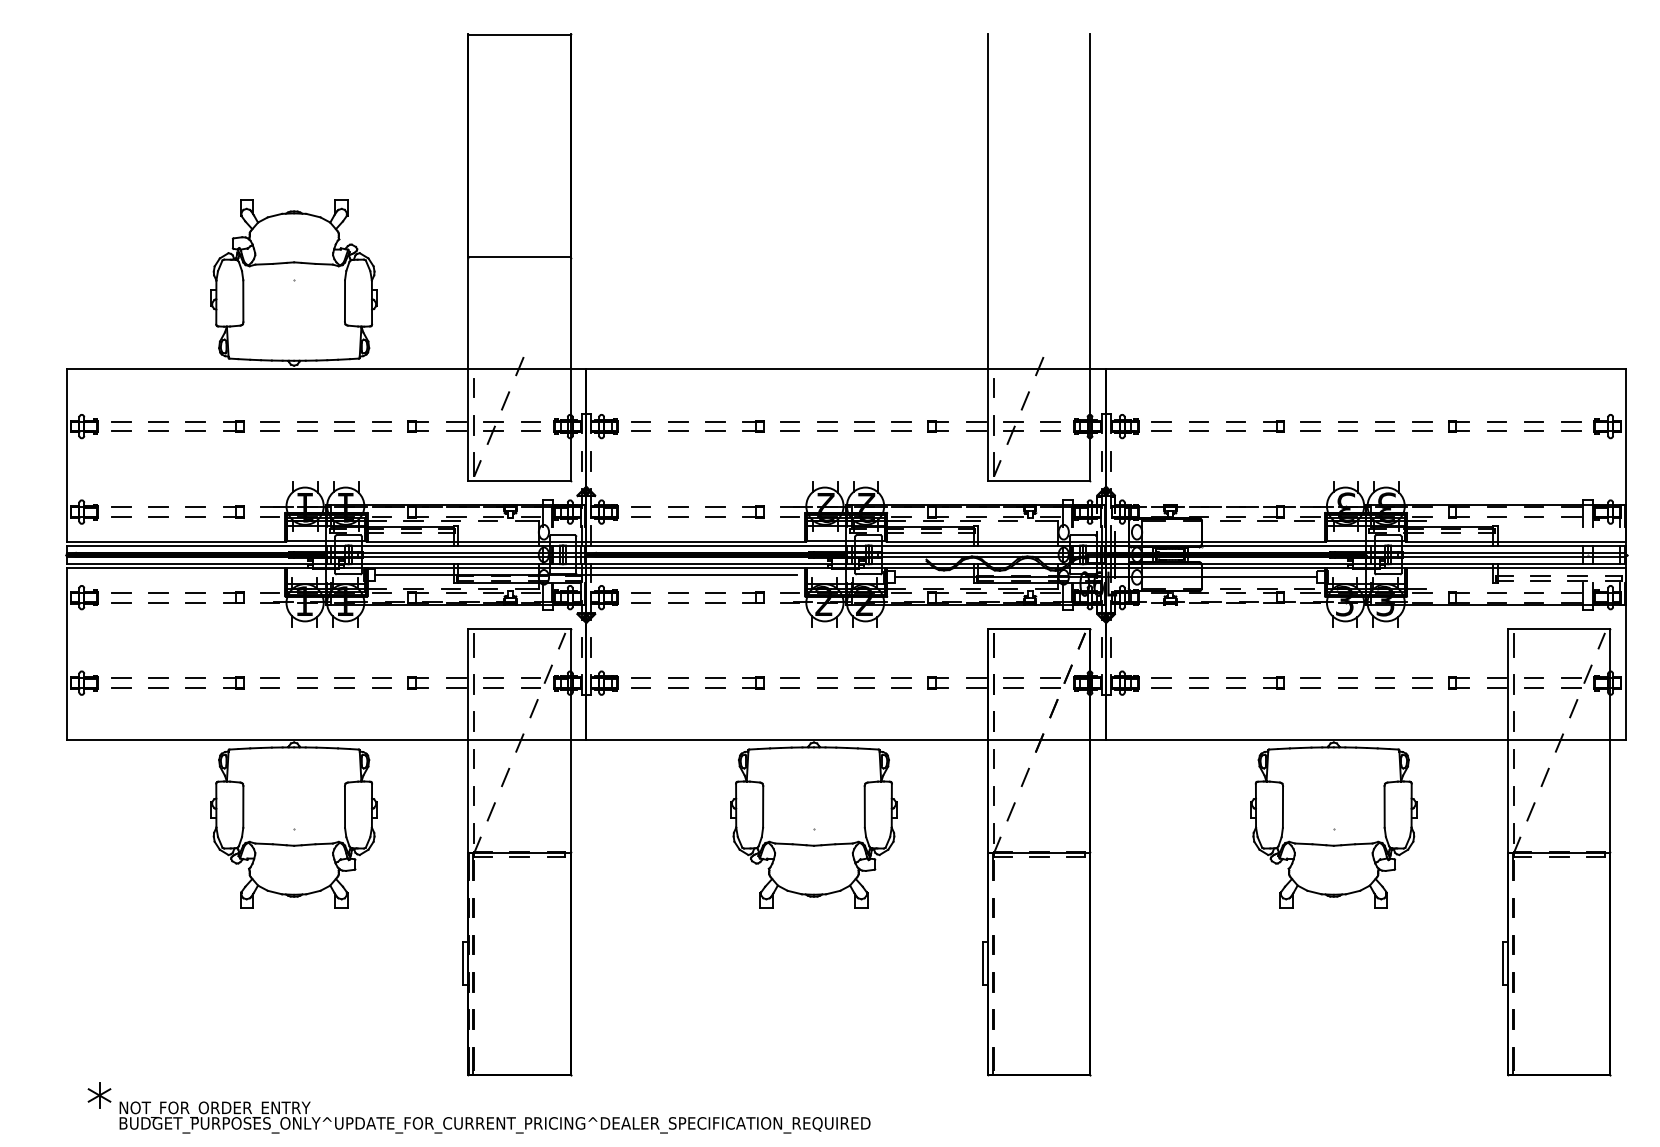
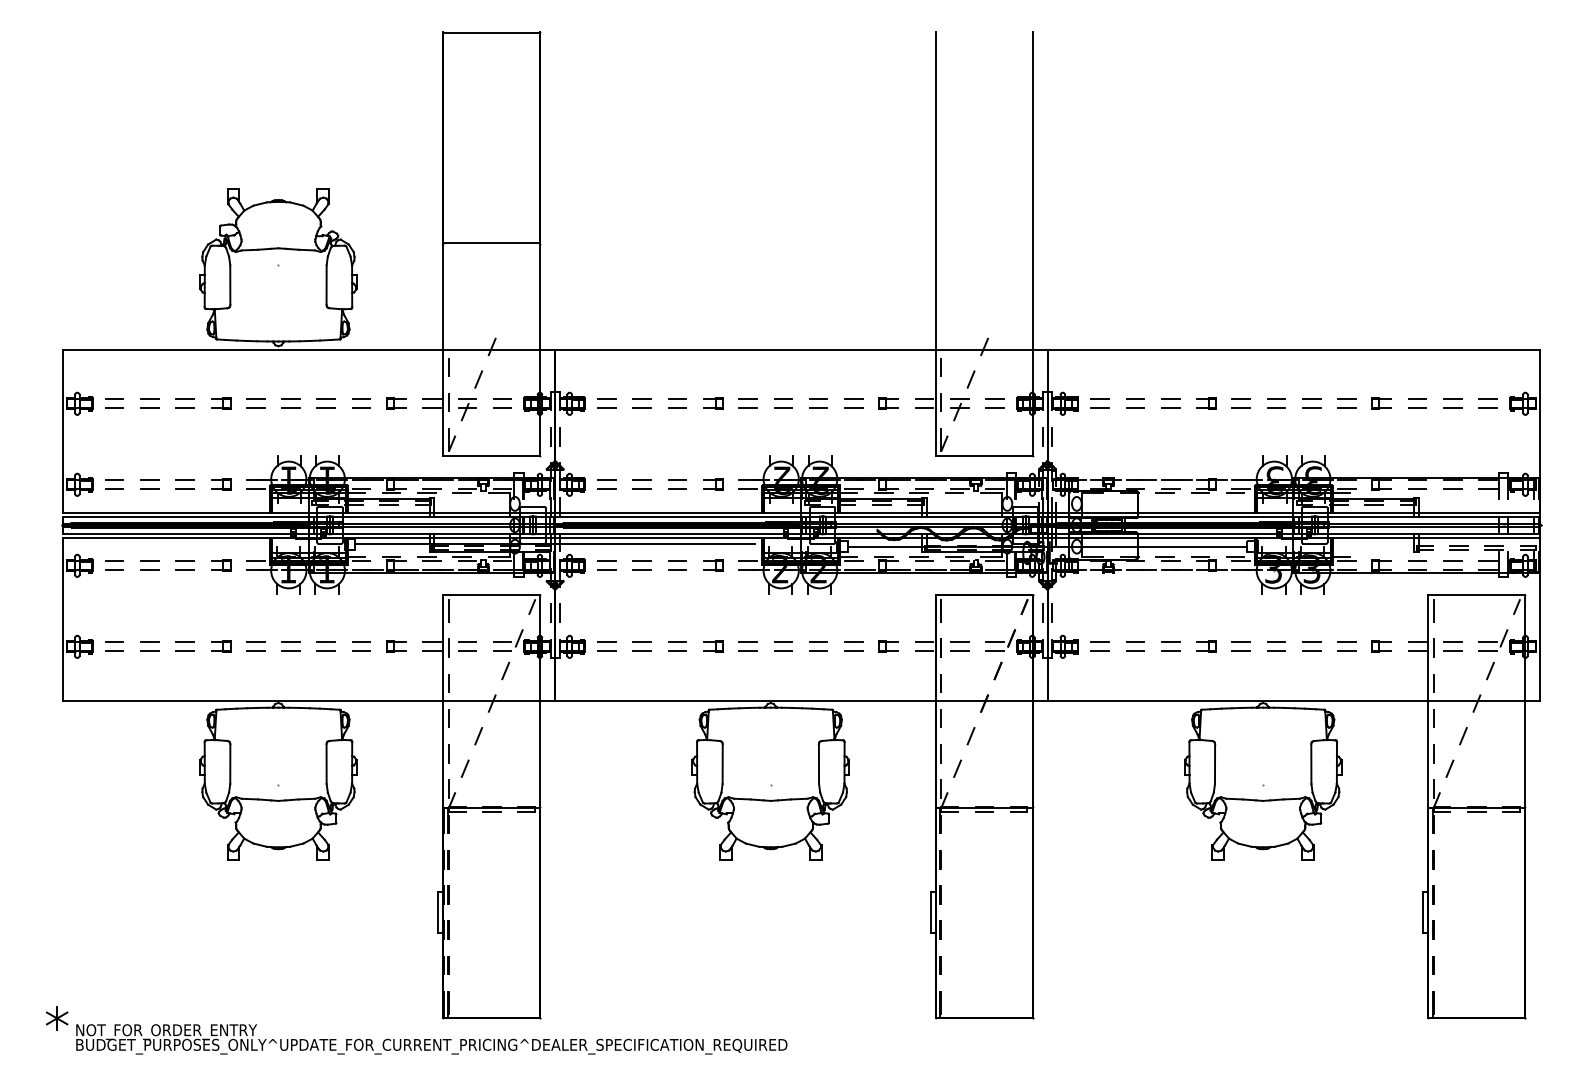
part: (478, 1117) -> (416, 1039), moved

